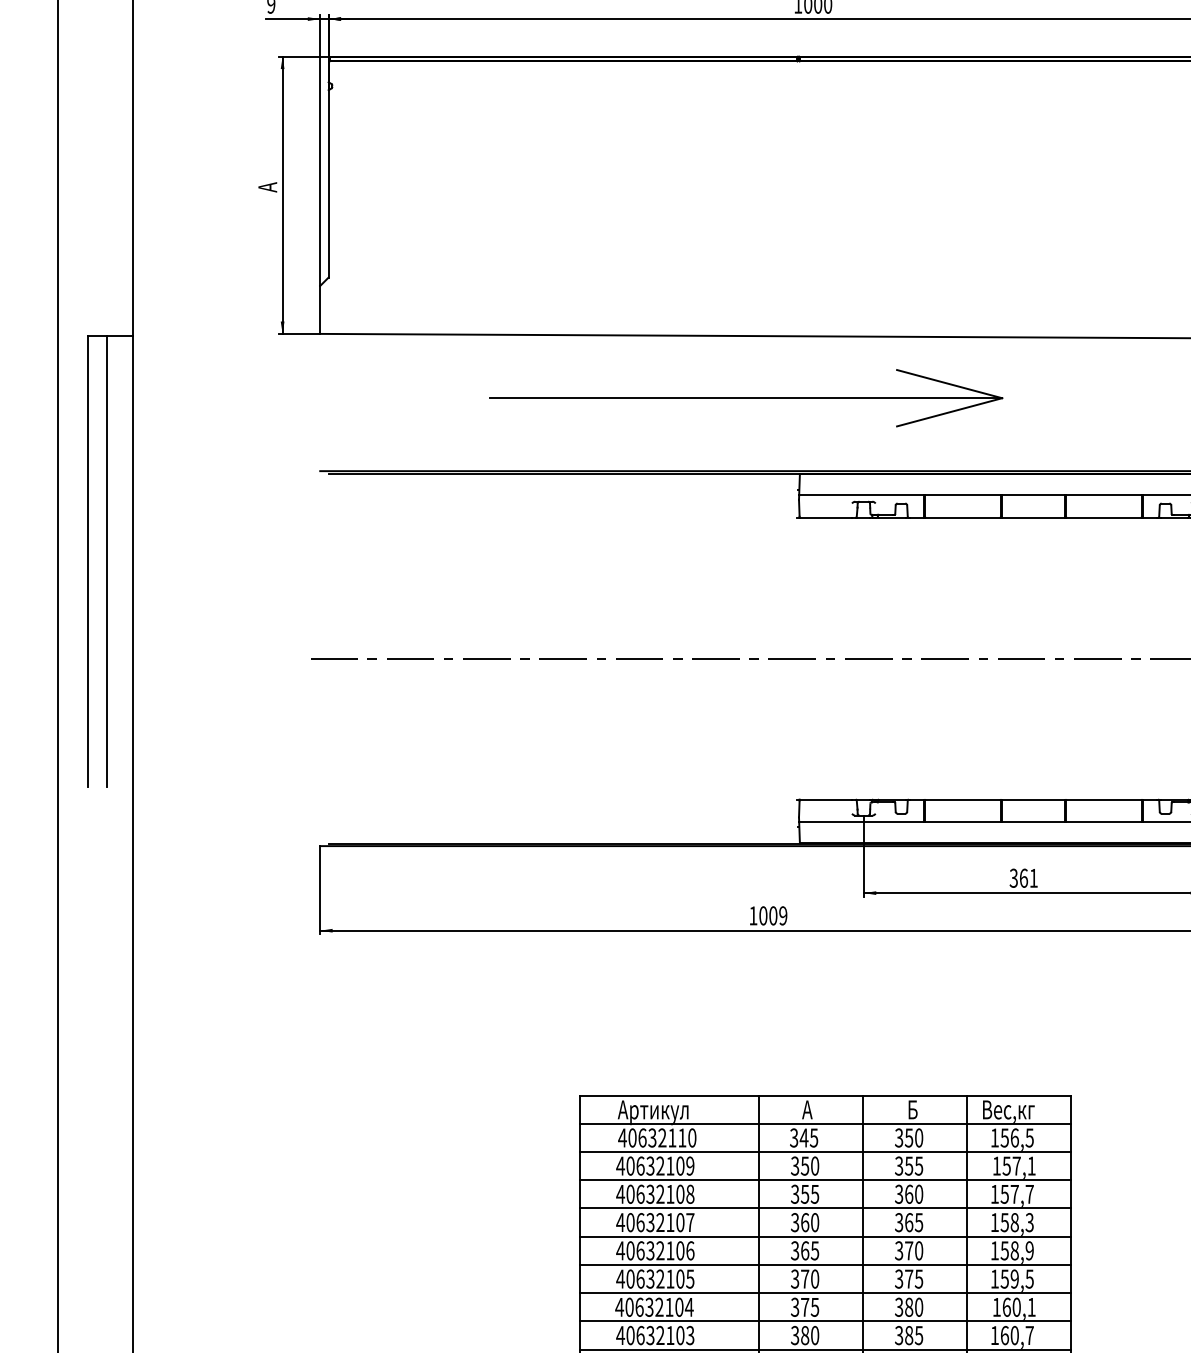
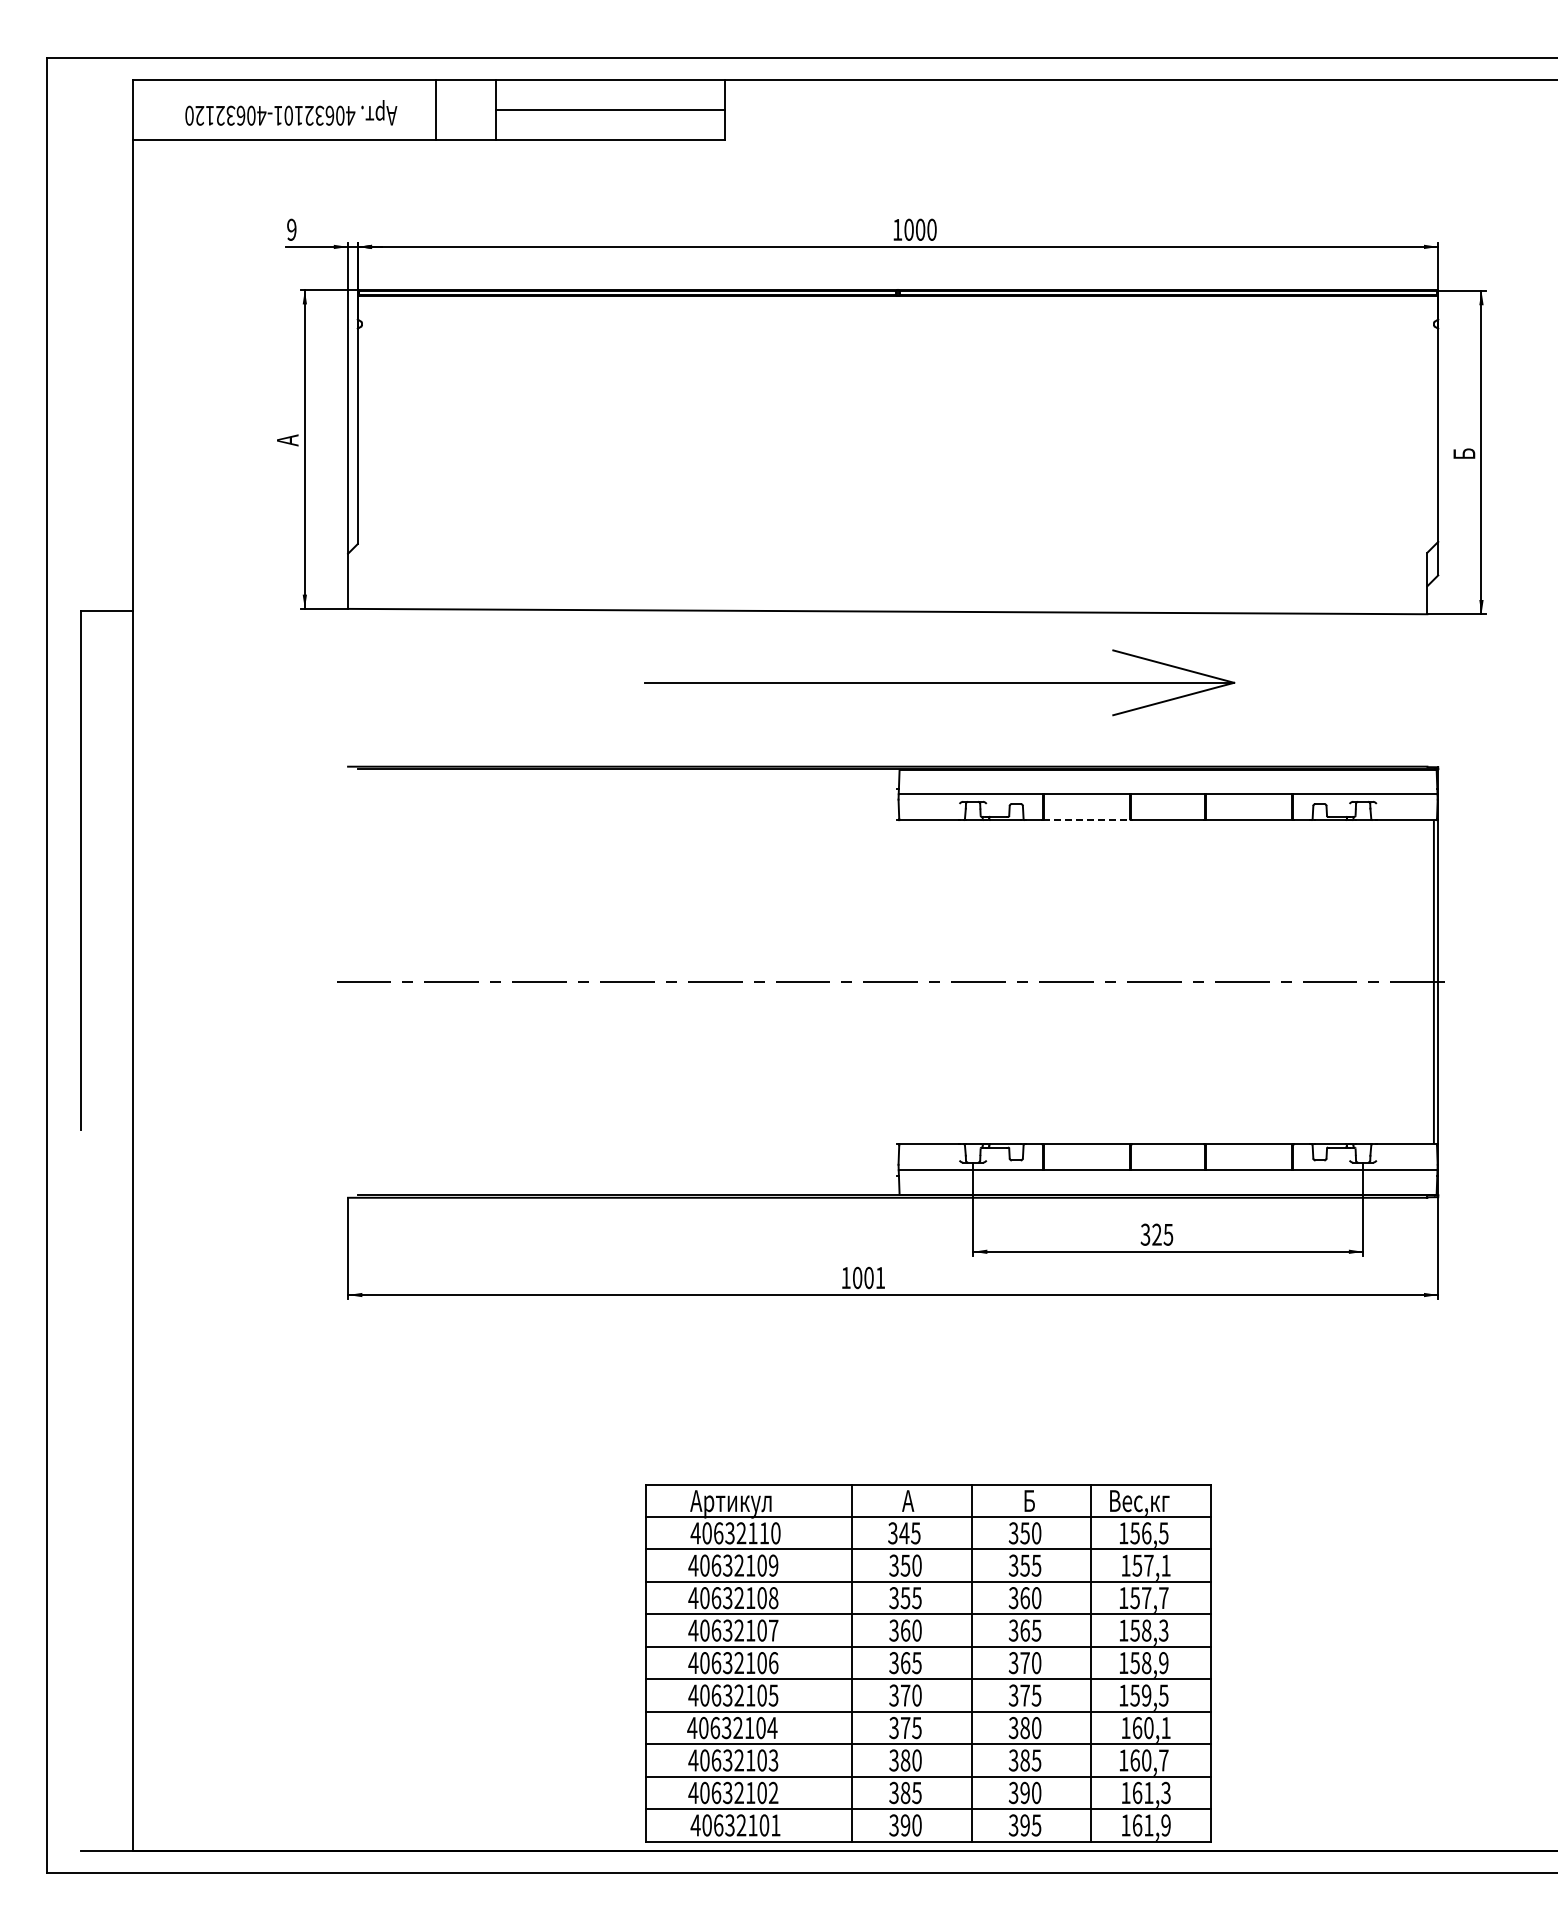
part: (745, 397) -> (939, 682), moved
line: (963, 517) -> (1087, 820), solid -> dashed
line: (106, 561) -> (102, 870), removed
text: (1028, 878) -> (1162, 1234), 361 -> 325
text: (783, 915) -> (880, 1277), 1009 -> 1001

